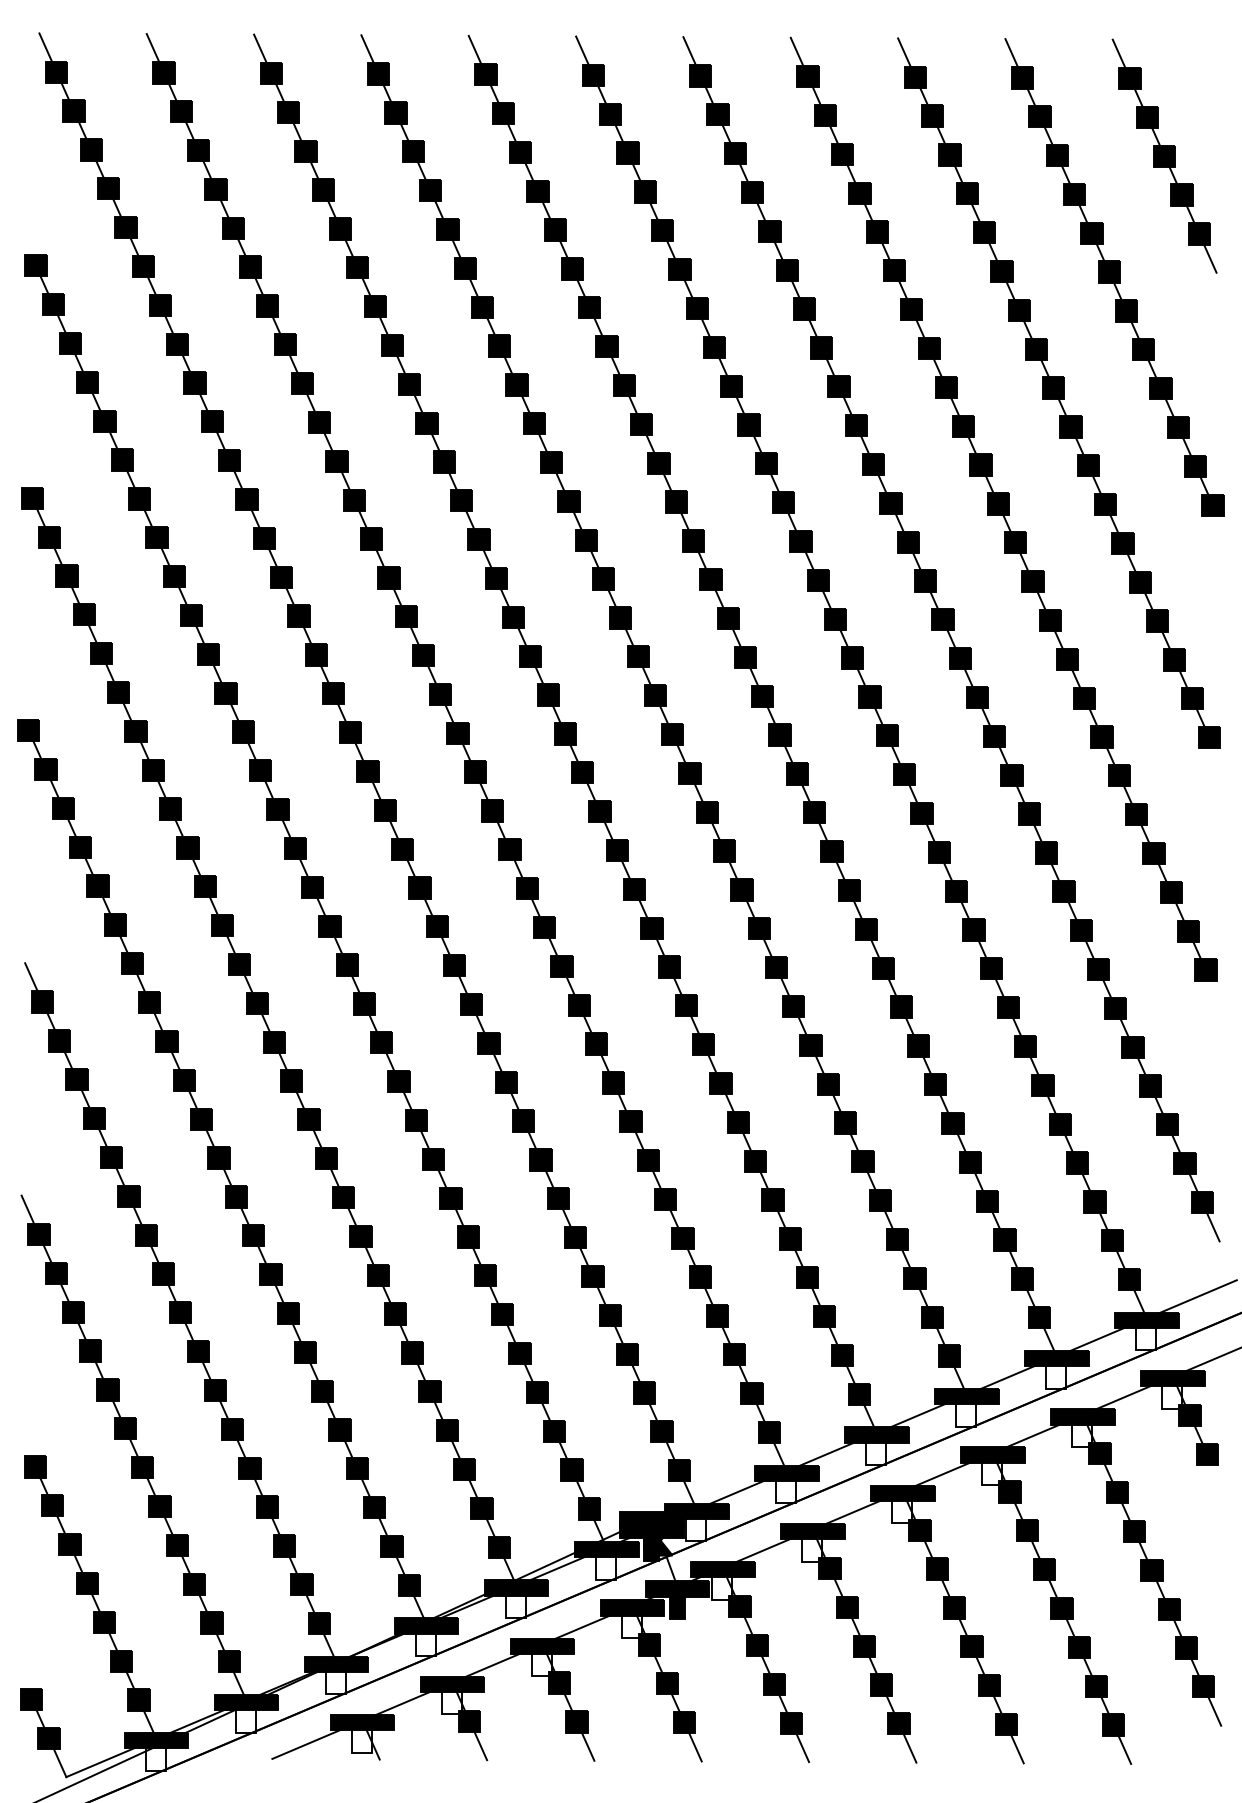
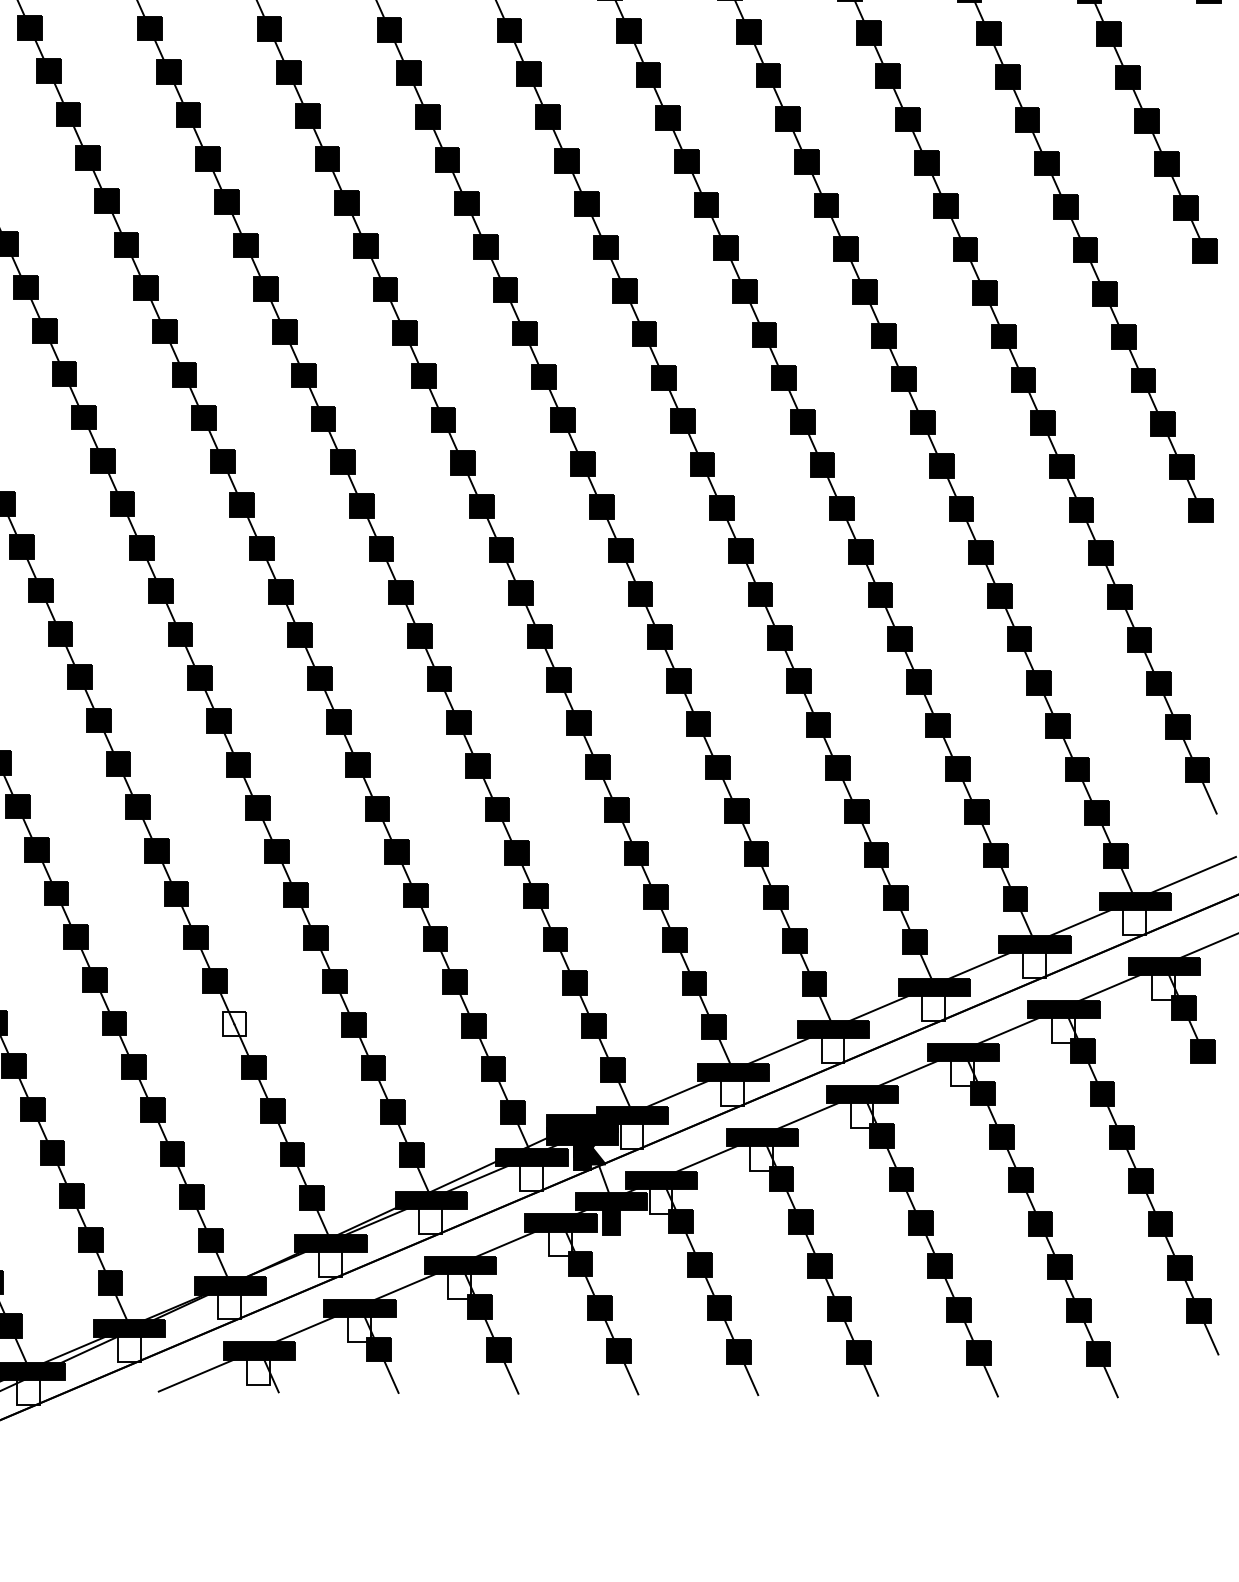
fill: (339, 1429) -> (233, 1023), removed

